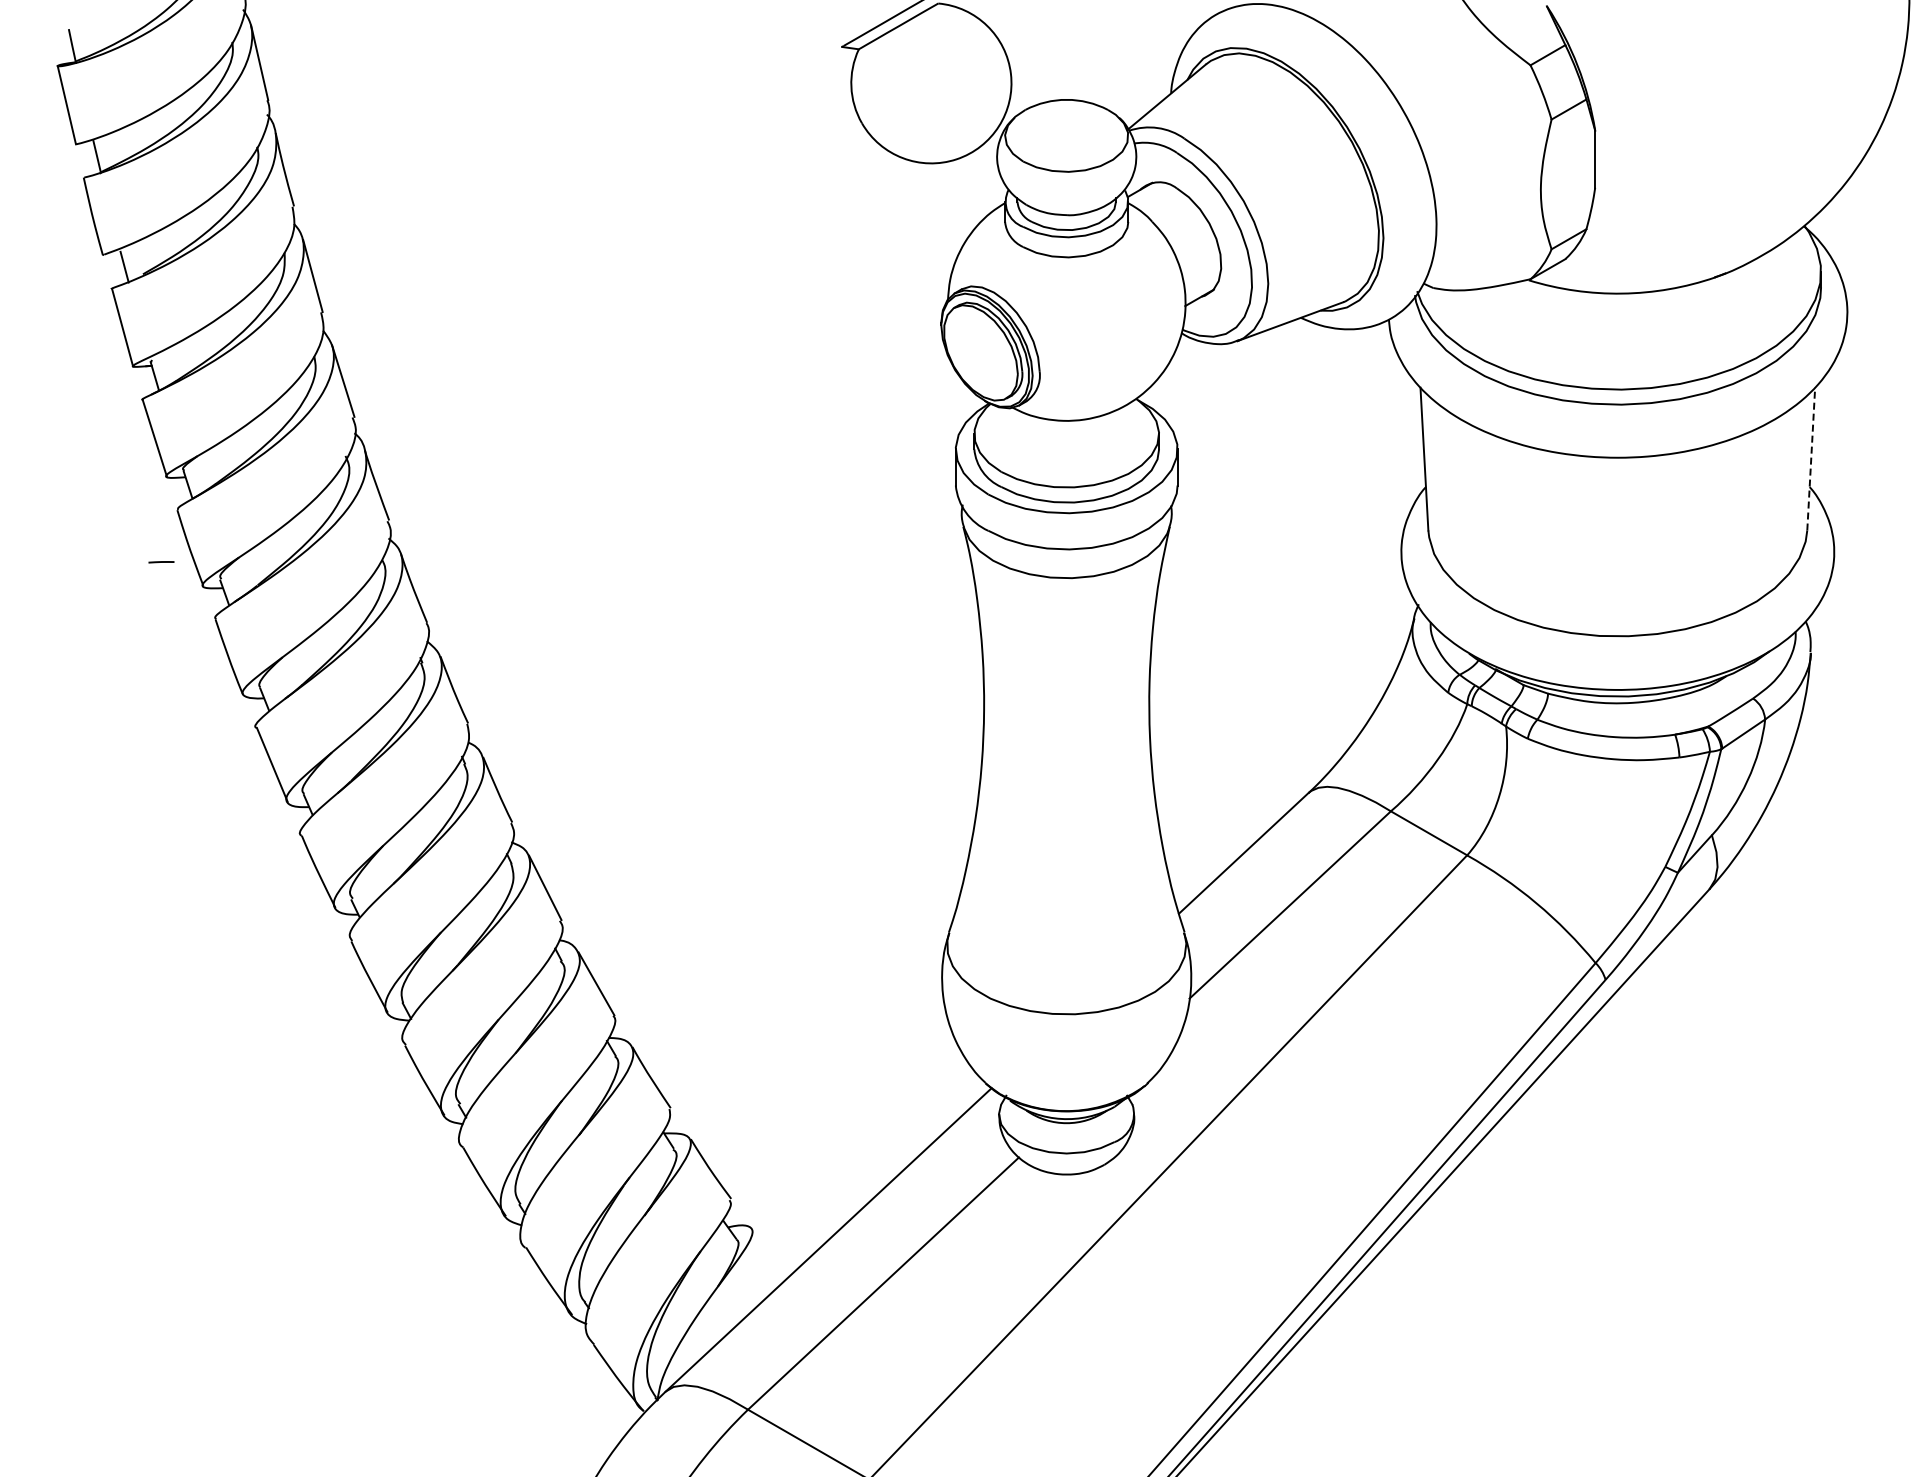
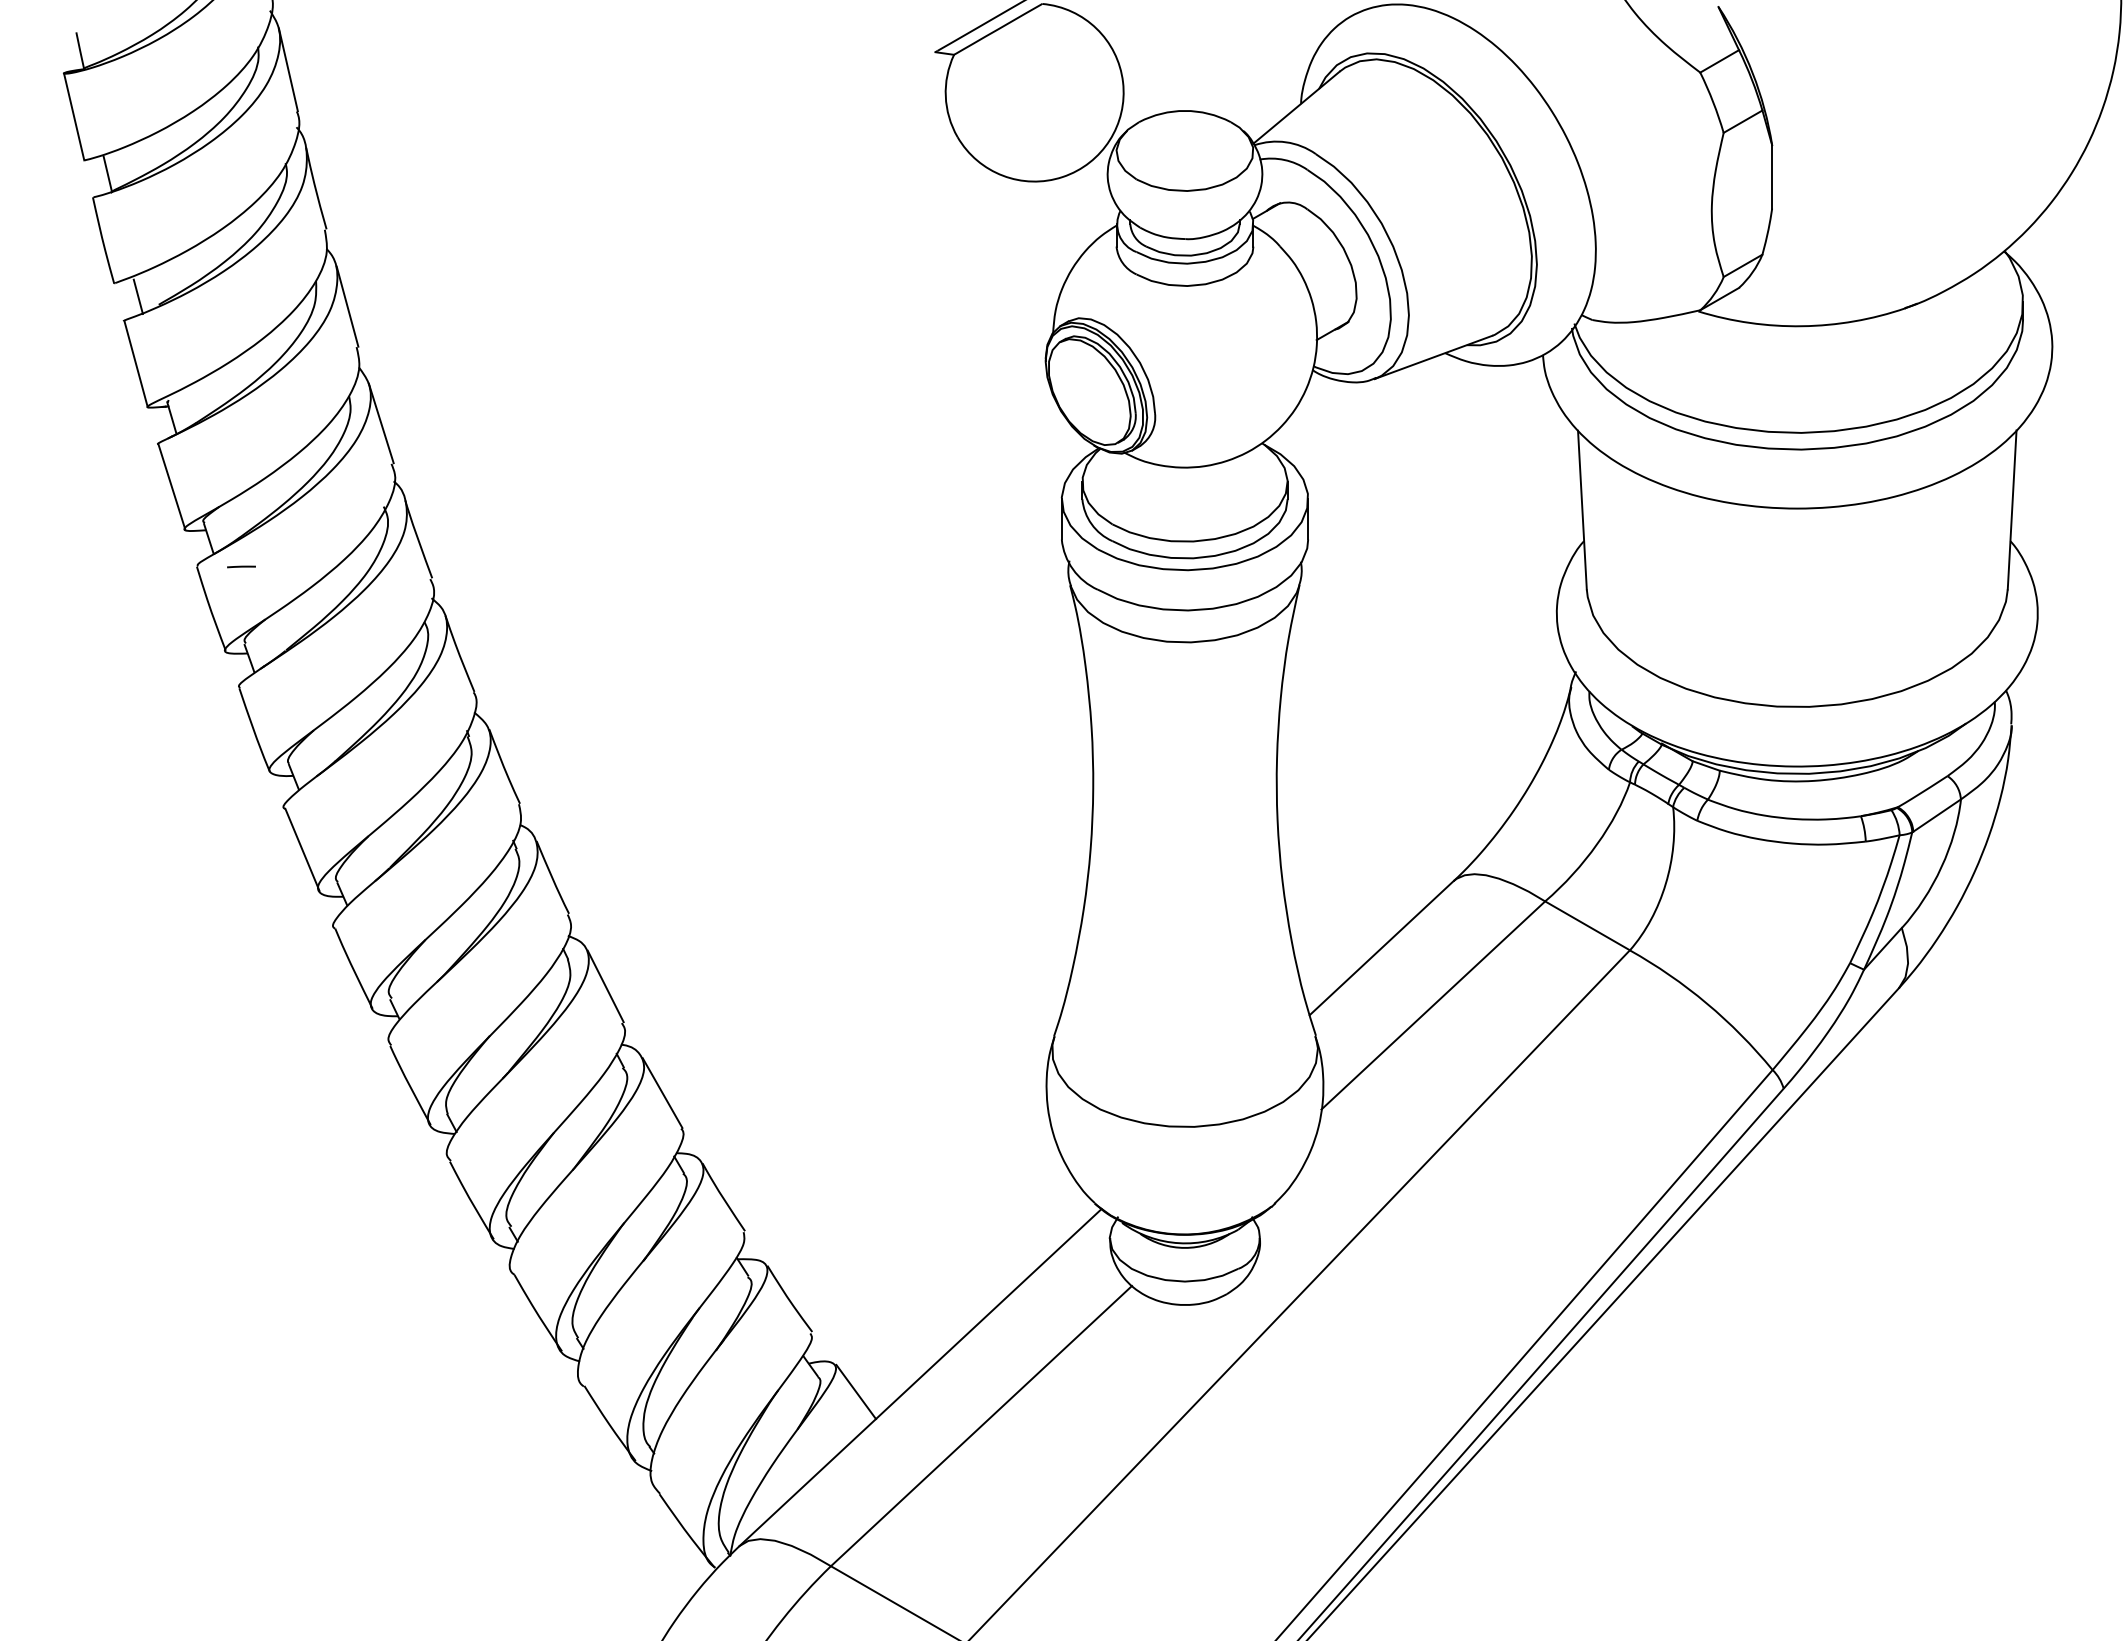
line: (1811, 458) -> (2012, 509), dashed -> solid
line: (161, 562) -> (241, 567), moved
line: (770, 1252) -> (855, 1391), added

